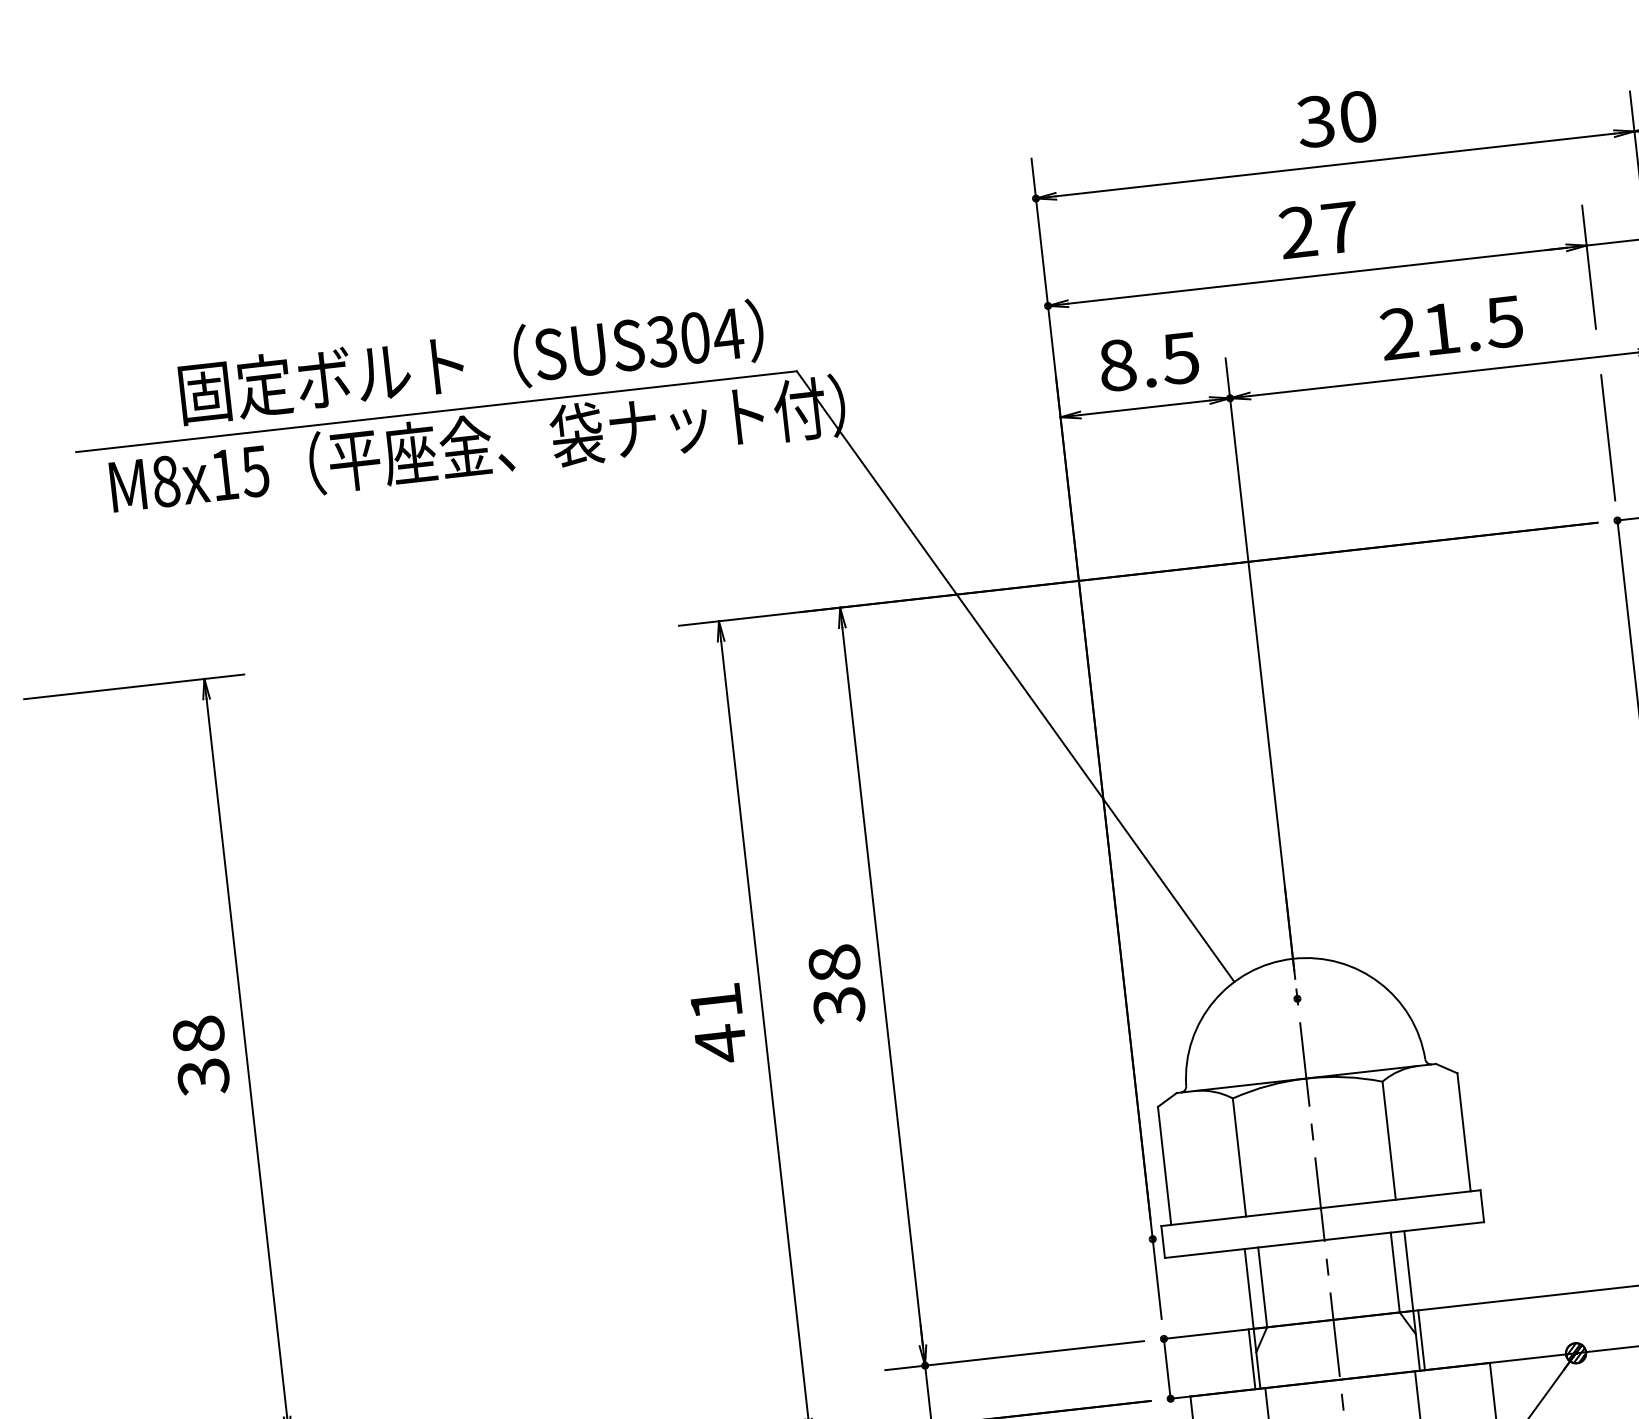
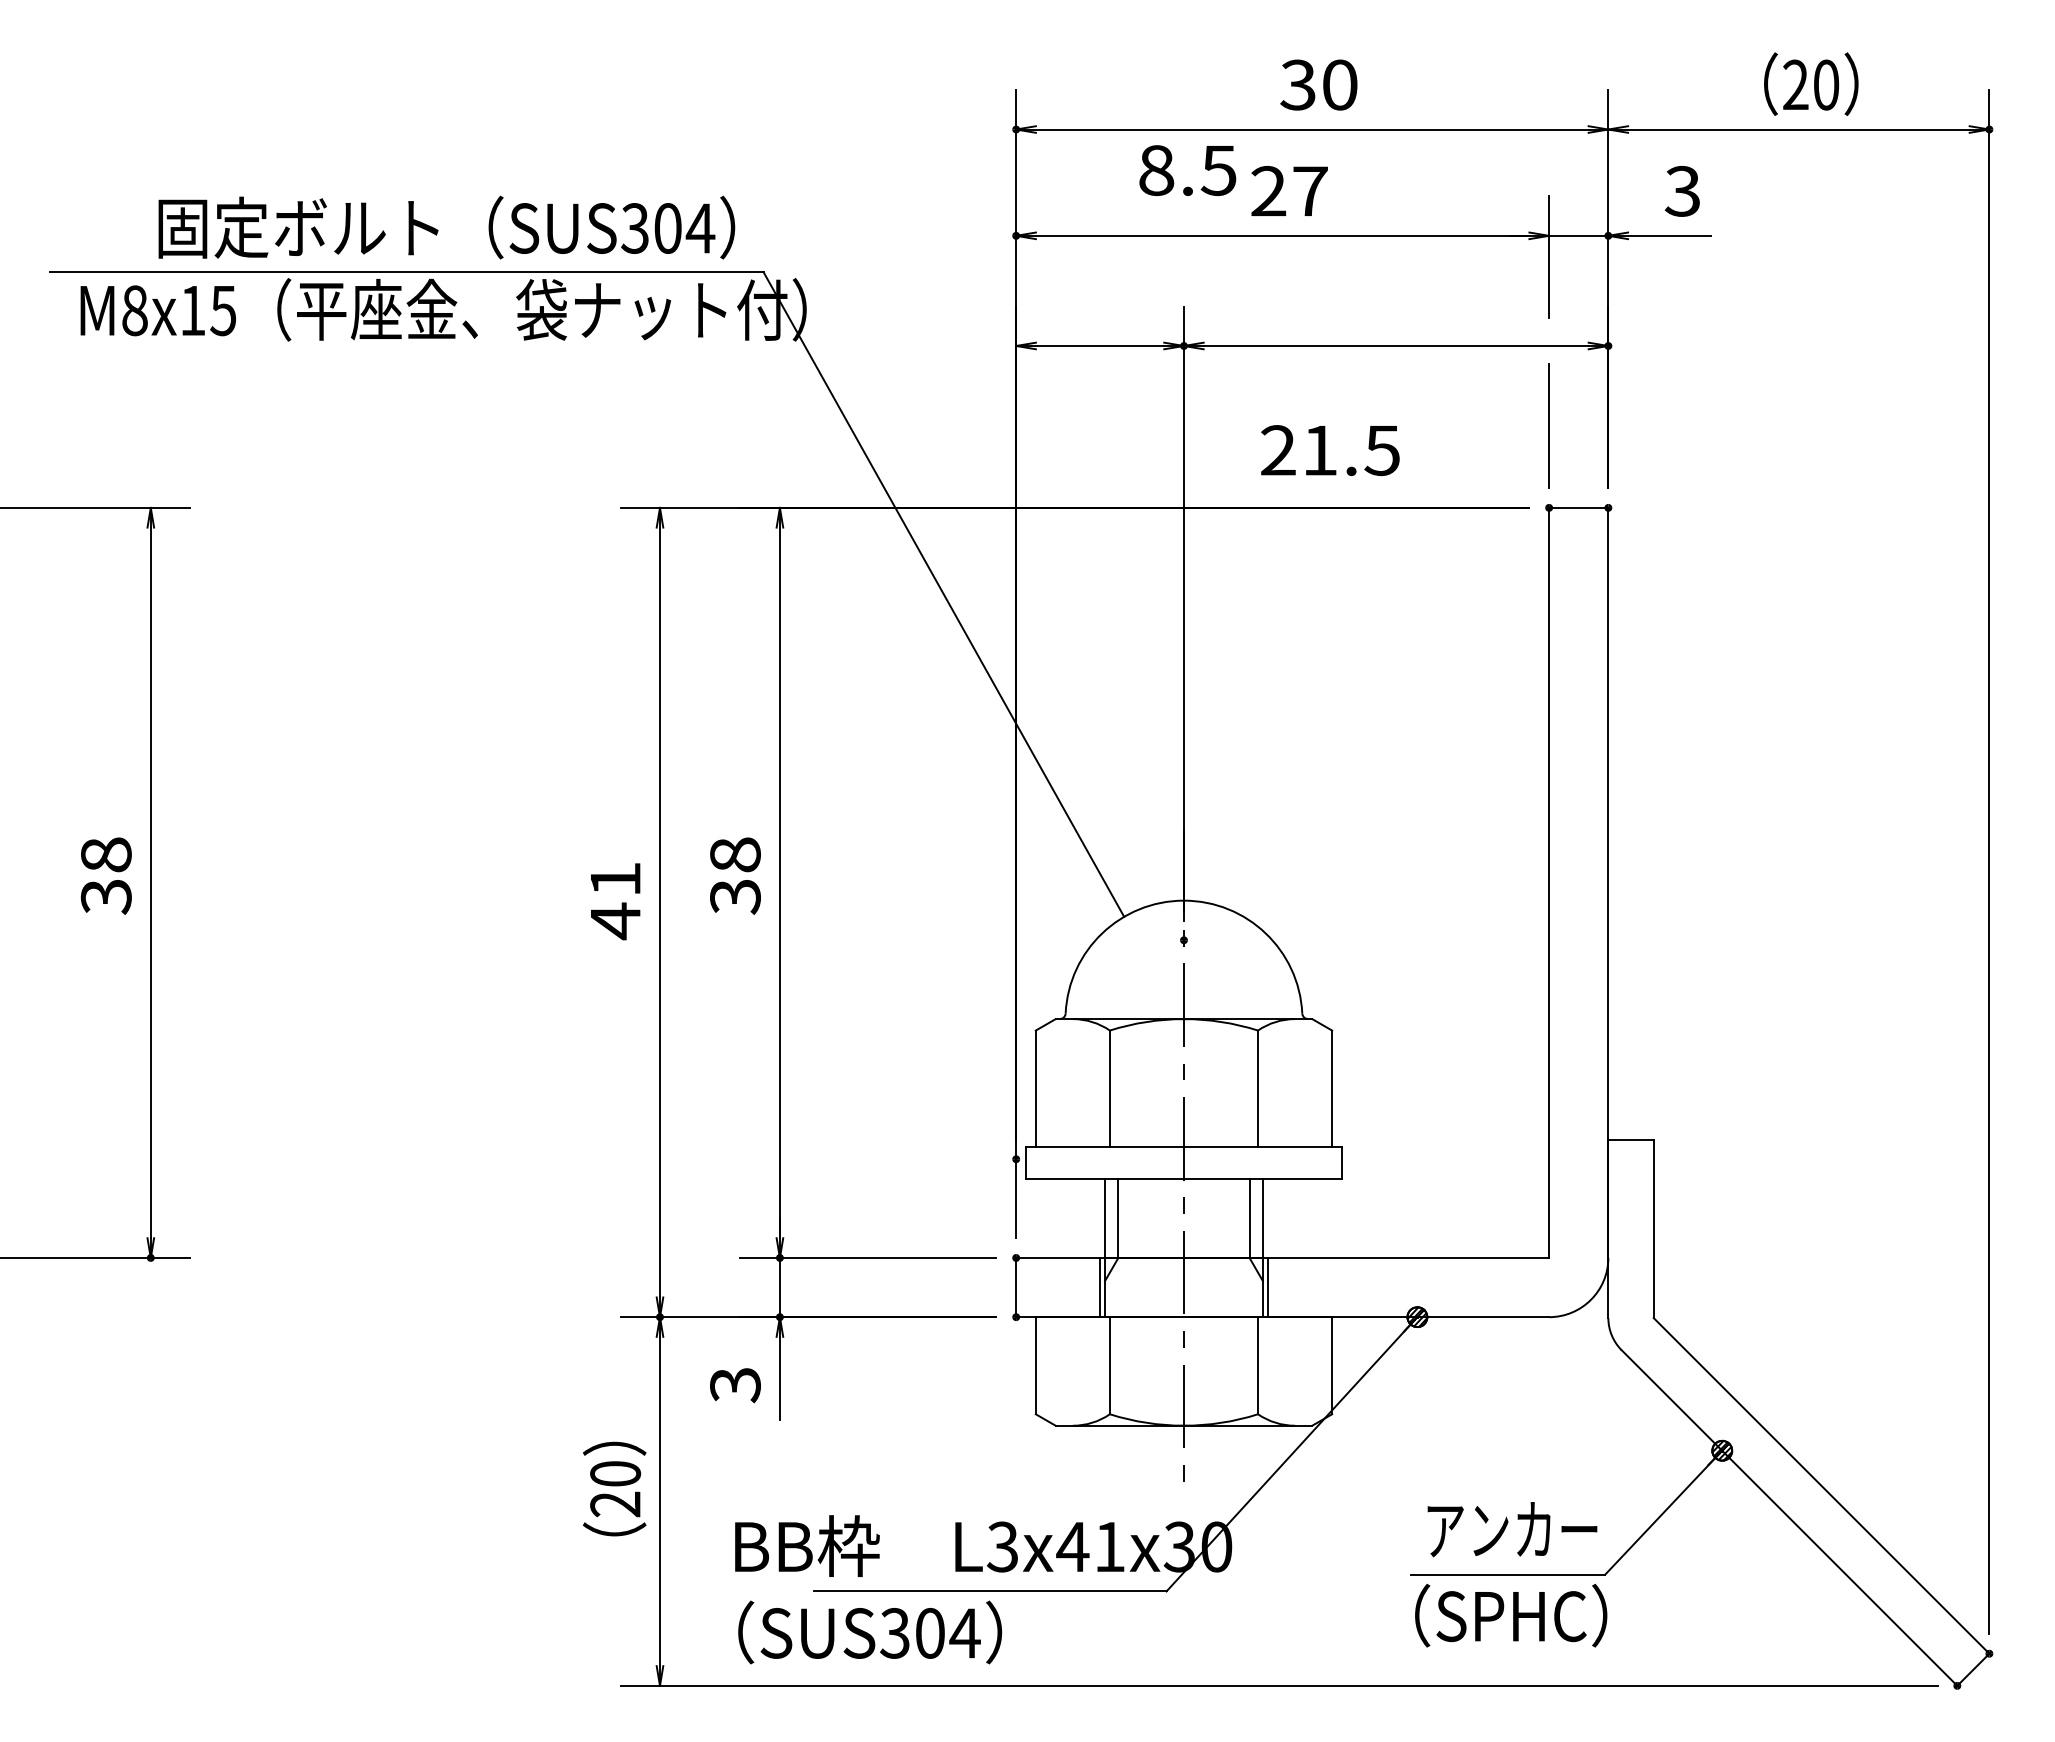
text: (1451, 327) -> (1330, 450), moved
text: (1148, 361) -> (1187, 170), moved

